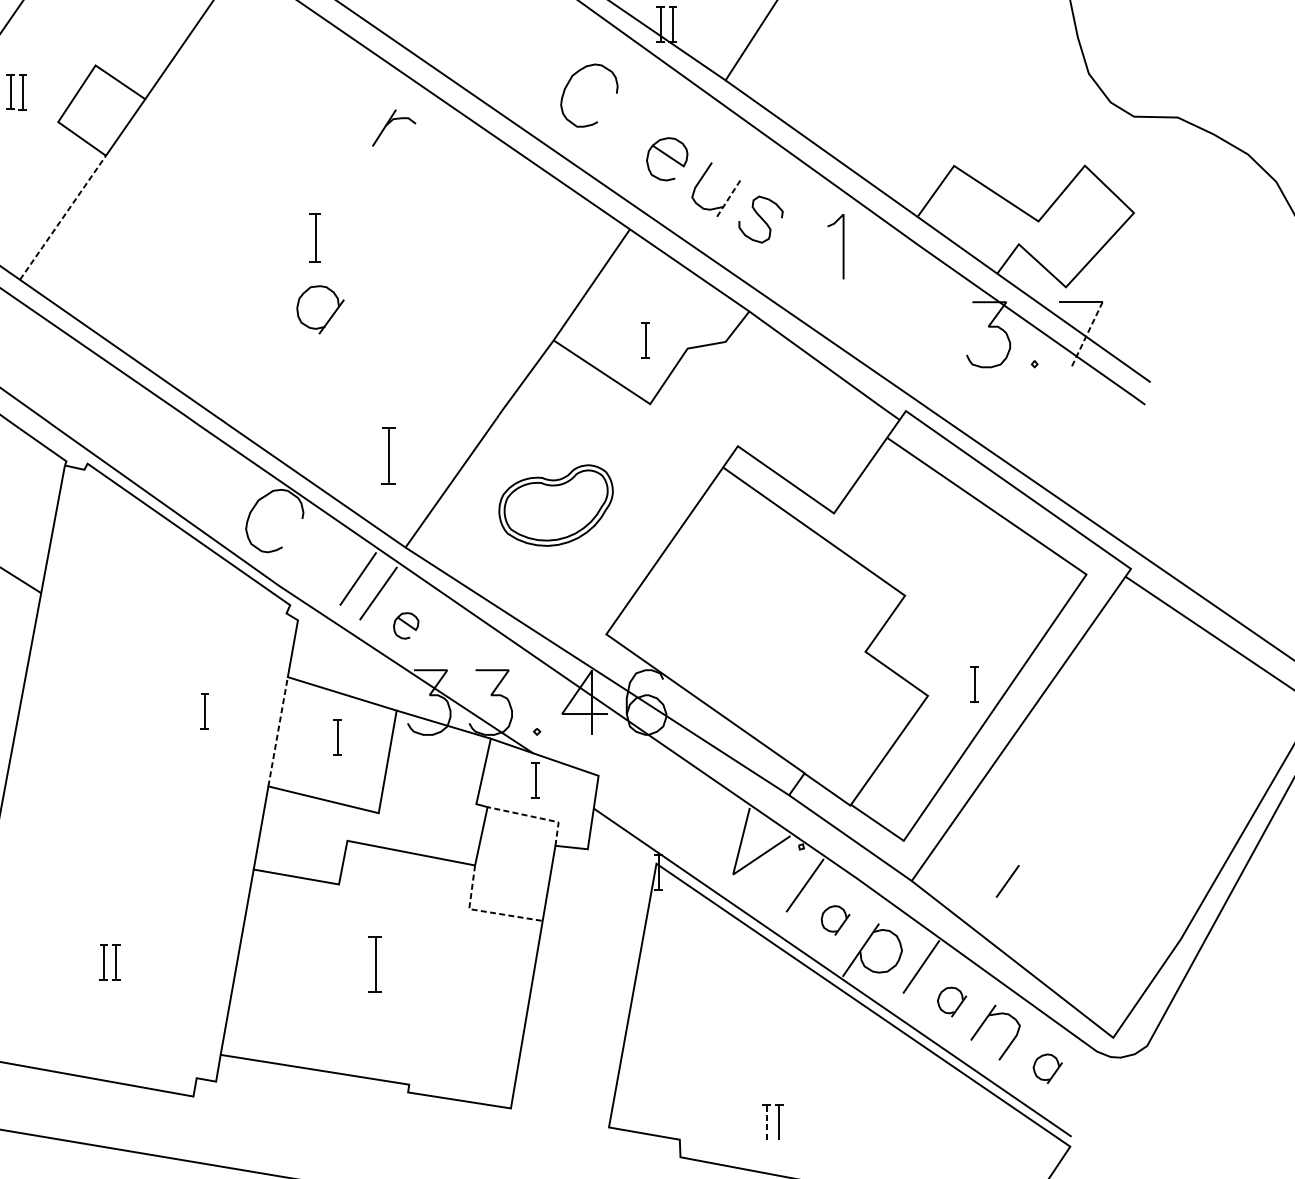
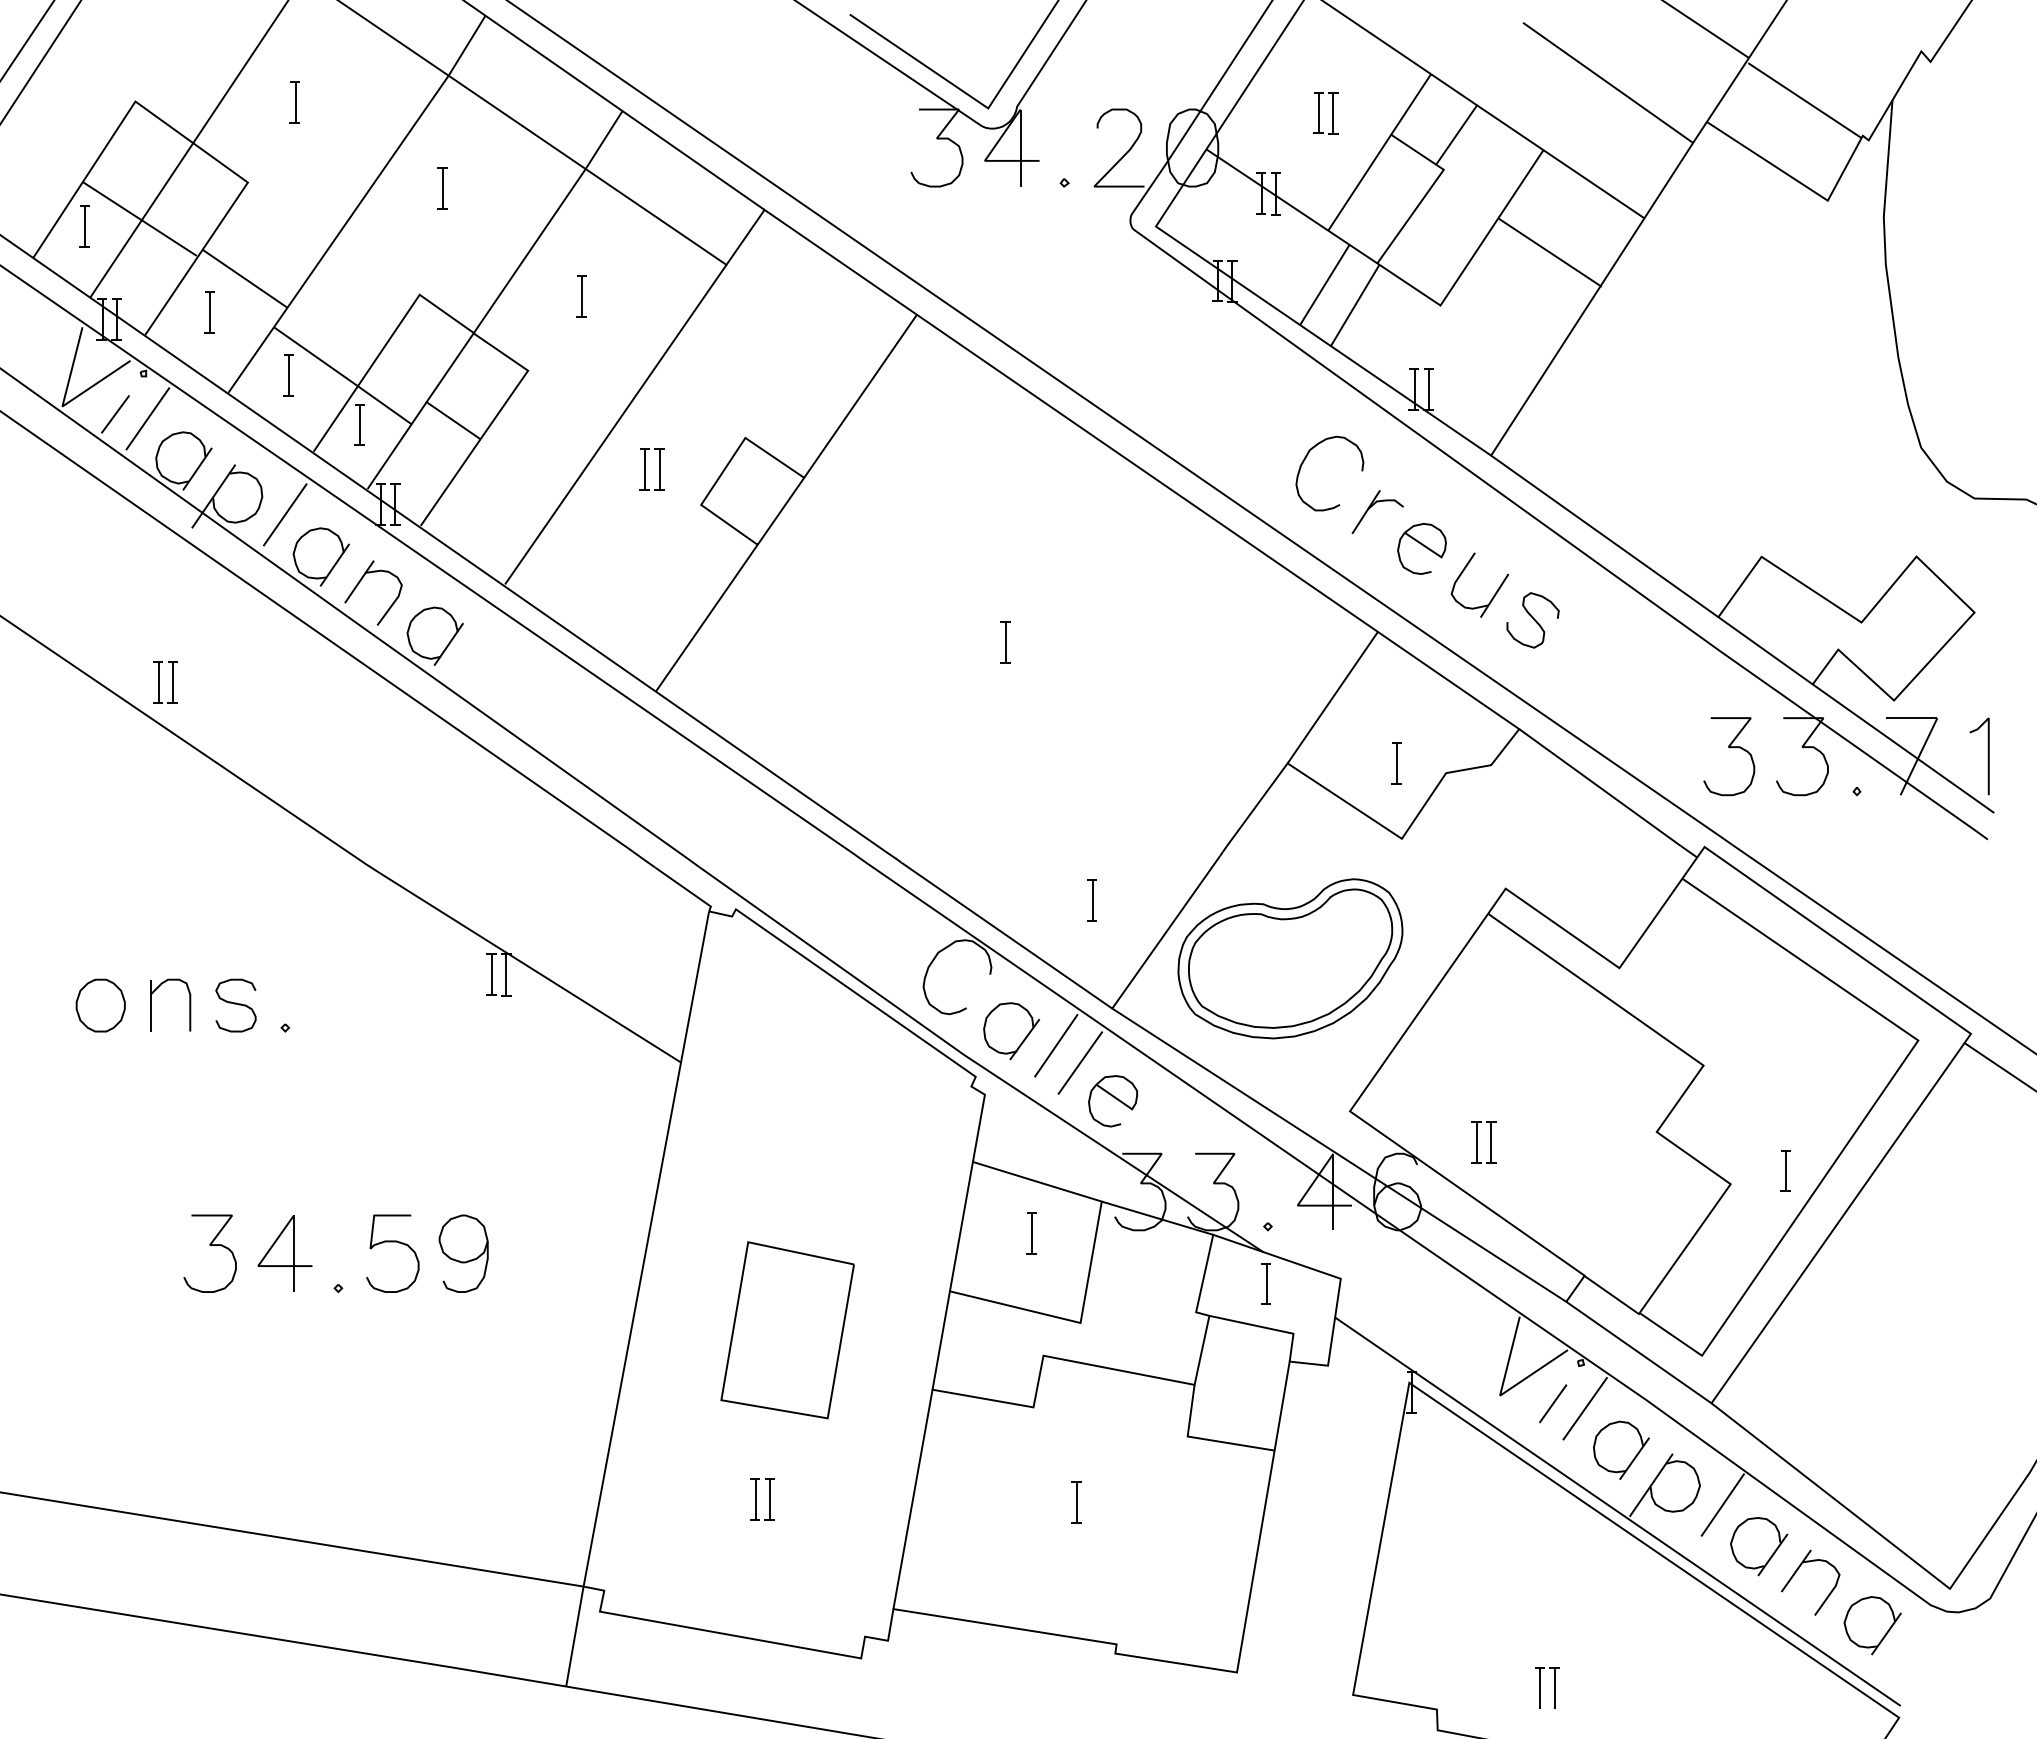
part: (389, 123) -> (1372, 506), moved
line: (728, 198) -> (1494, 595), dashed -> solid
line: (63, 217) -> (707, 617), dashed -> solid
part: (315, 238) -> (1005, 642), size x0.71
line: (842, 246) -> (1987, 756), moved
part: (320, 310) -> (1011, 1031), moved
curve: (926, 327) -> (1729, 748), added
line: (1086, 336) -> (1918, 758), dashed -> solid
part: (388, 456) -> (1091, 900), size x0.62
part: (556, 505) -> (1290, 958), size x1.67
part: (405, 626) -> (1112, 1101), size x1.67
part: (719, 660) -> (1483, 1142), added
part: (204, 711) -> (874, 1202), removed
line: (278, 731) -> (961, 1226), dashed -> solid
line: (535, 816) -> (1266, 1327), dashed -> solid
part: (131, 819) -> (787, 1330), added
line: (1008, 881) -> (1553, 1403), moved
line: (484, 911) -> (1205, 1439), dashed -> solid
part: (835, 920) -> (1621, 1449), size x1.67
part: (375, 964) -> (1076, 1502), size x0.62
part: (952, 1001) -> (1759, 1546), size x1.67
part: (1047, 1068) -> (1872, 1625), size x1.67
line: (767, 1121) -> (1540, 1688), dashed -> solid

